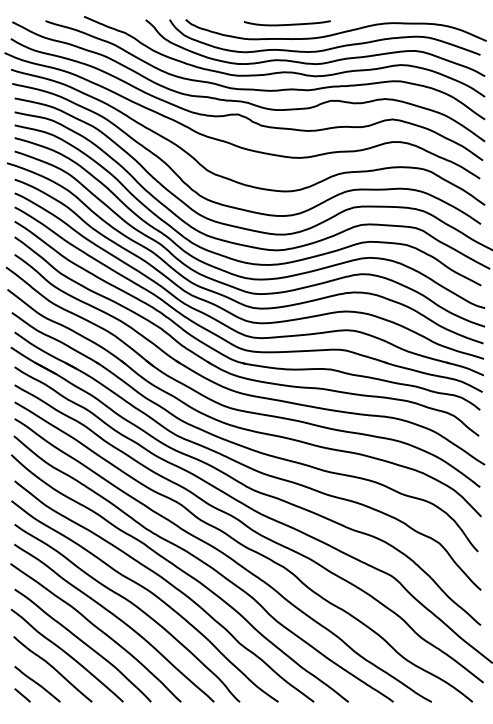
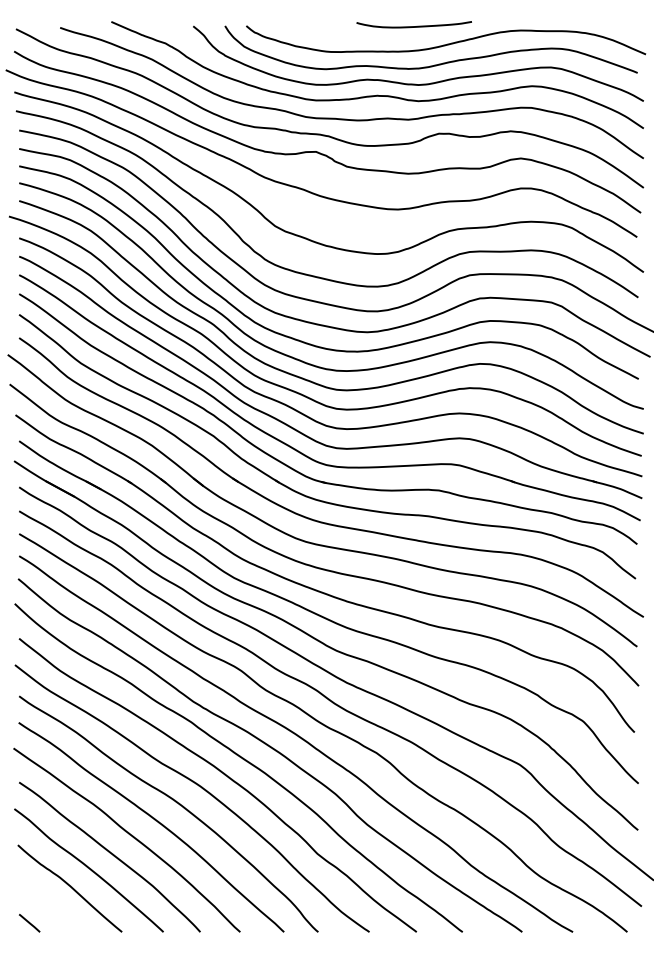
curve: (286, 24) -> (413, 26), moved
curve: (37, 684) -> (49, 908), removed

